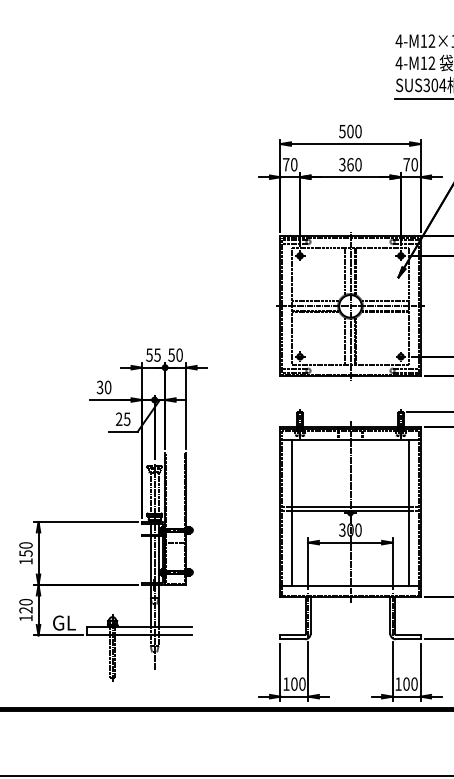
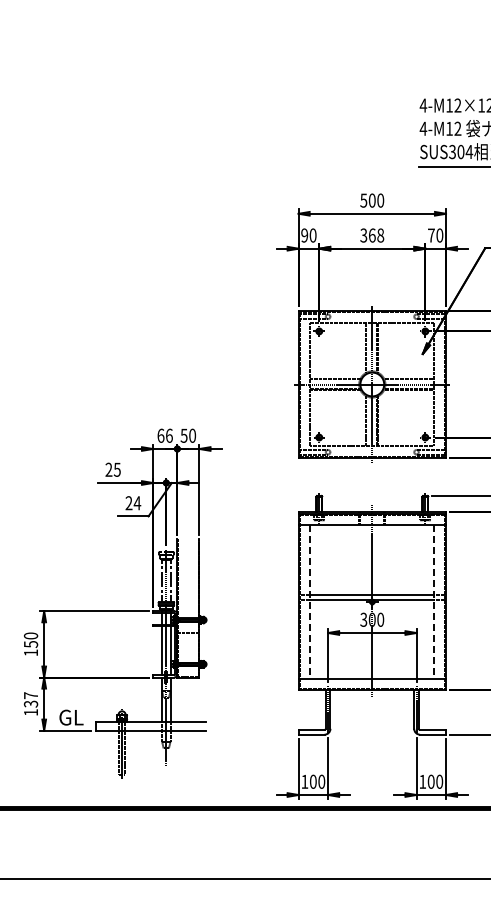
text: (286, 164) -> (304, 235), 70 -> 90
text: (358, 164) -> (380, 235), 360 -> 368
text: (152, 354) -> (164, 435), 55 -> 66
text: (103, 387) -> (112, 469), 30 -> 25
text: (127, 419) -> (137, 503), 25 -> 24
line: (291, 513) -> (310, 602), solid -> dashed
line: (409, 513) -> (434, 602), solid -> dashed
text: (25, 605) -> (30, 699), 120 -> 137

